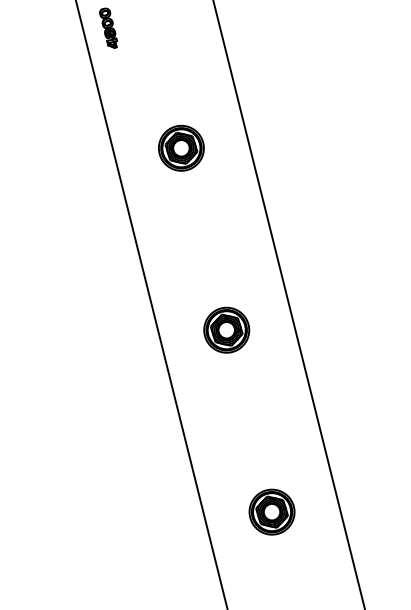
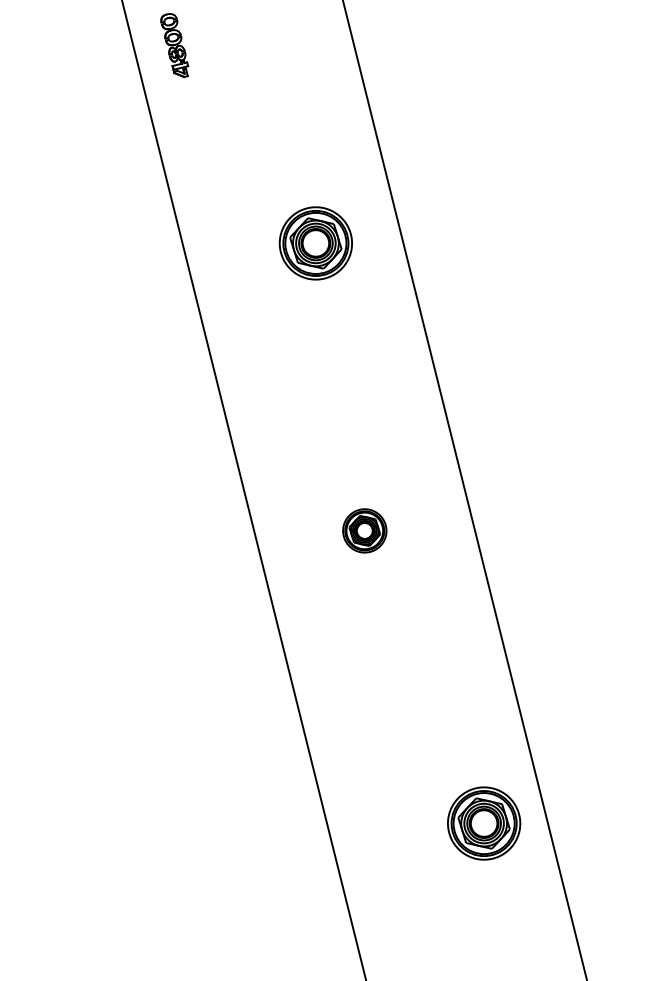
part: (181, 147) -> (316, 242), moved
part: (226, 329) -> (364, 529), size x0.6
part: (271, 511) -> (483, 822), moved

